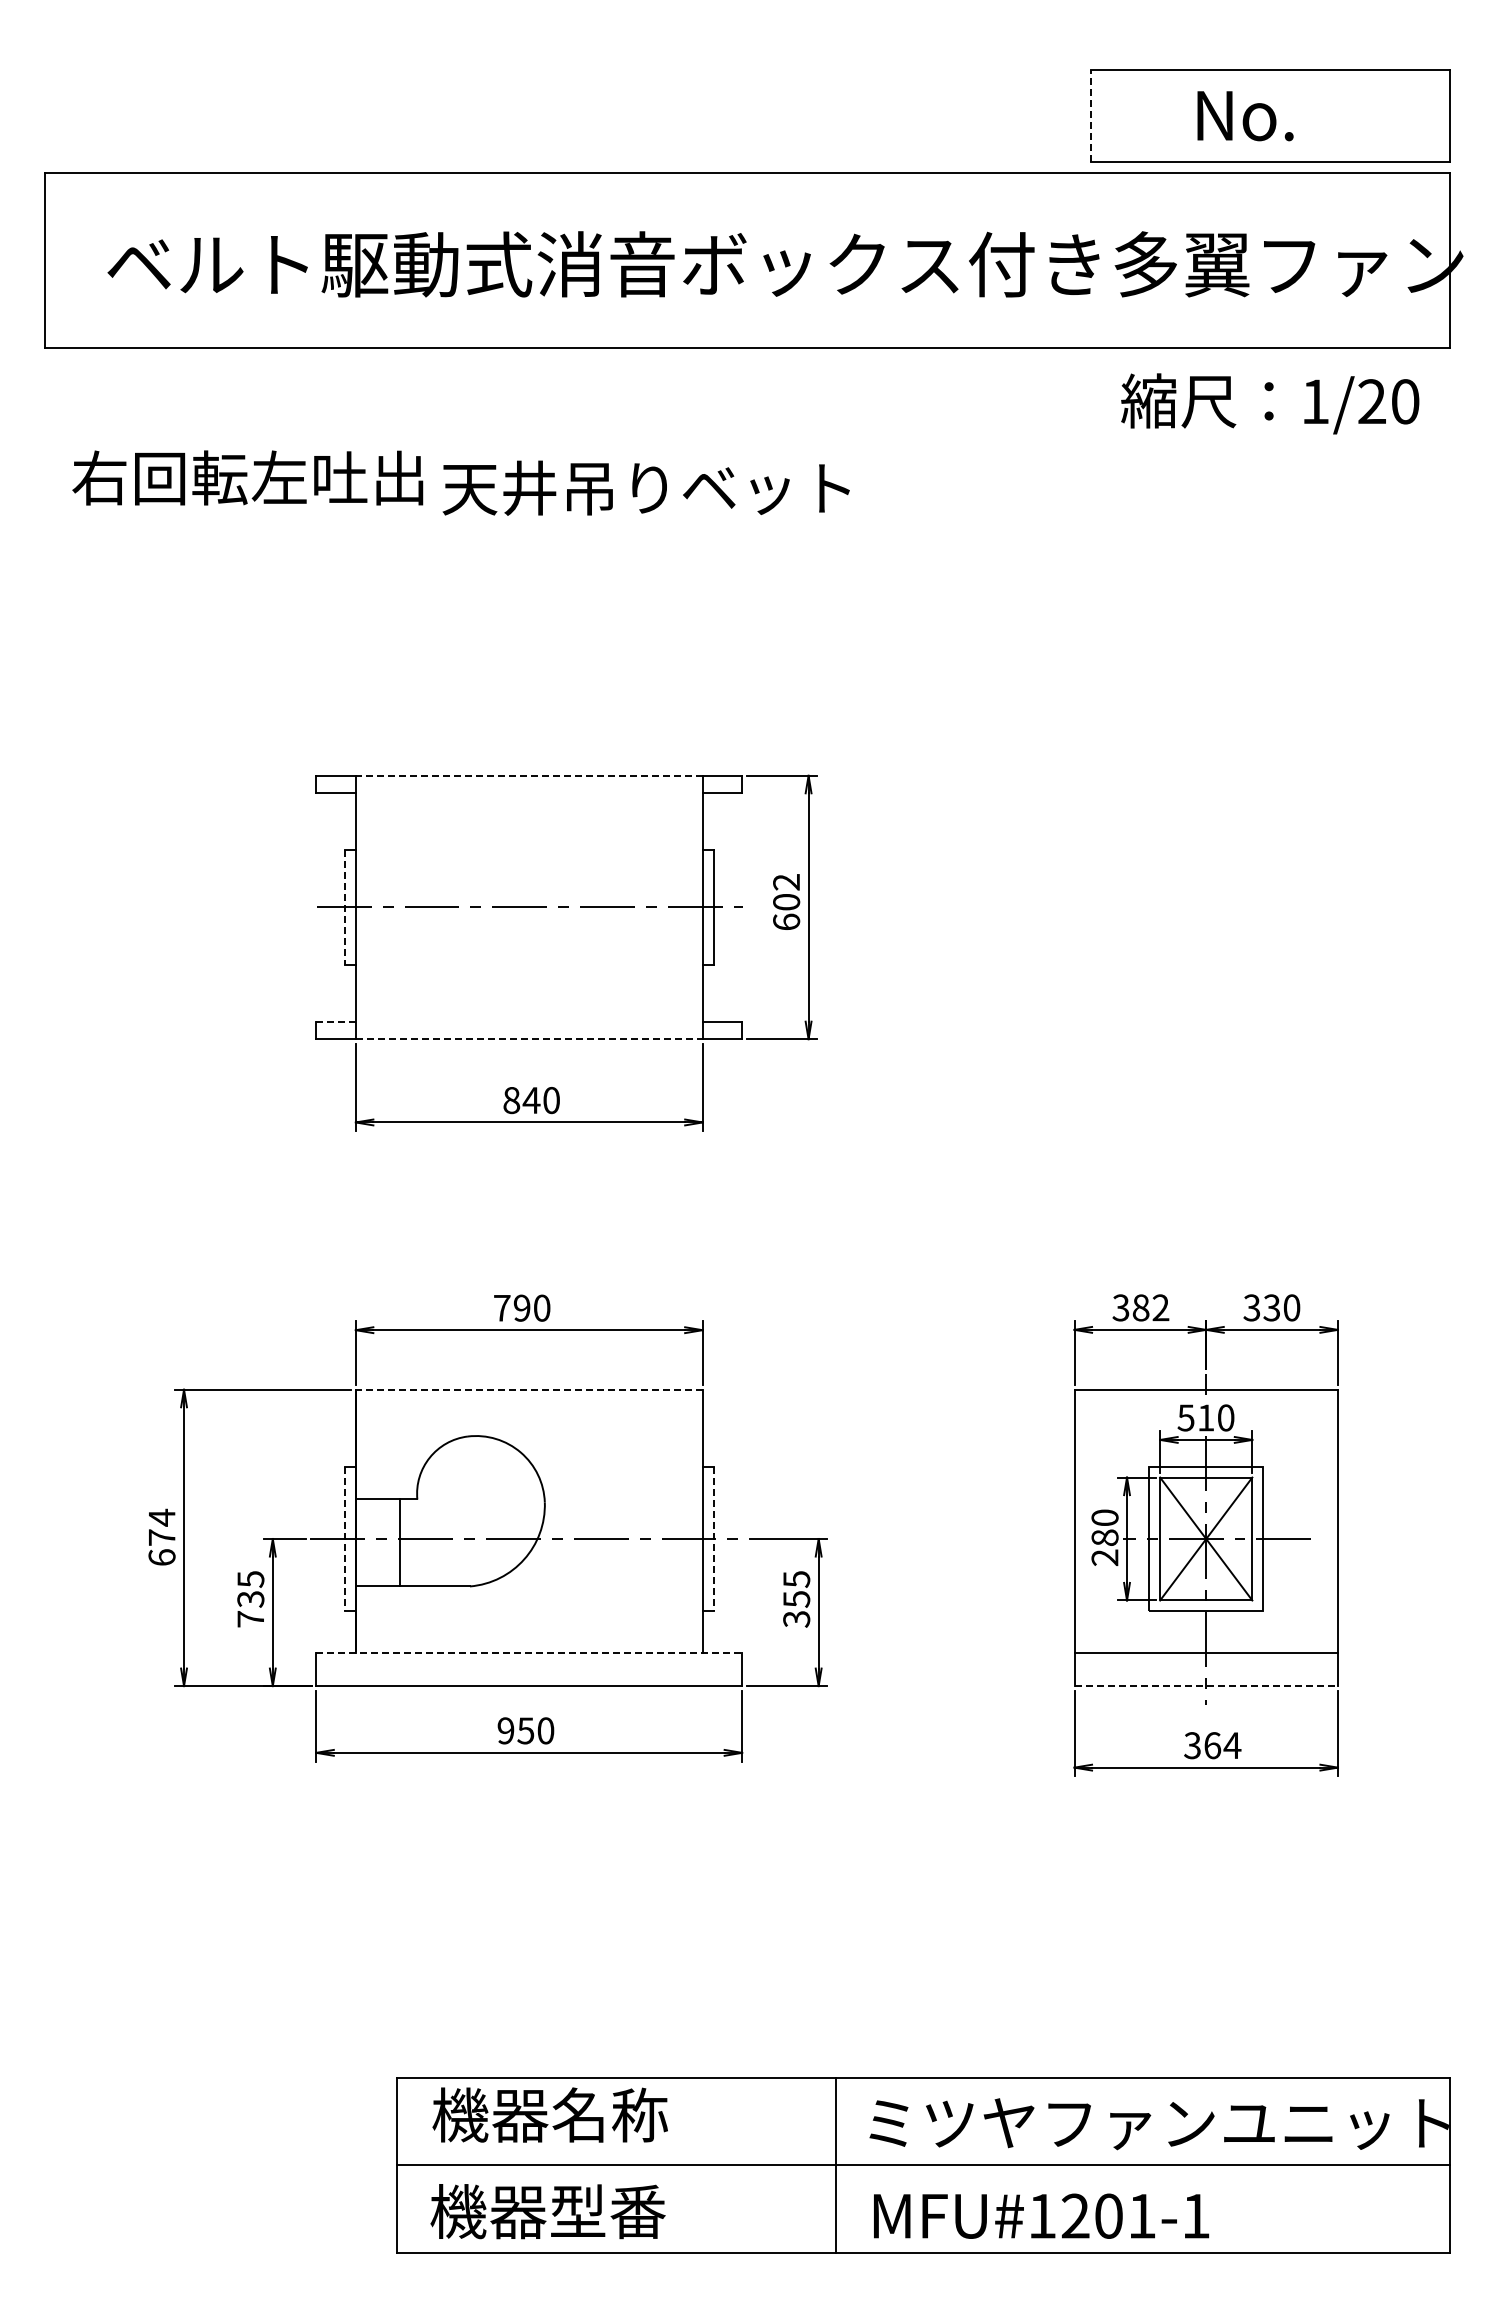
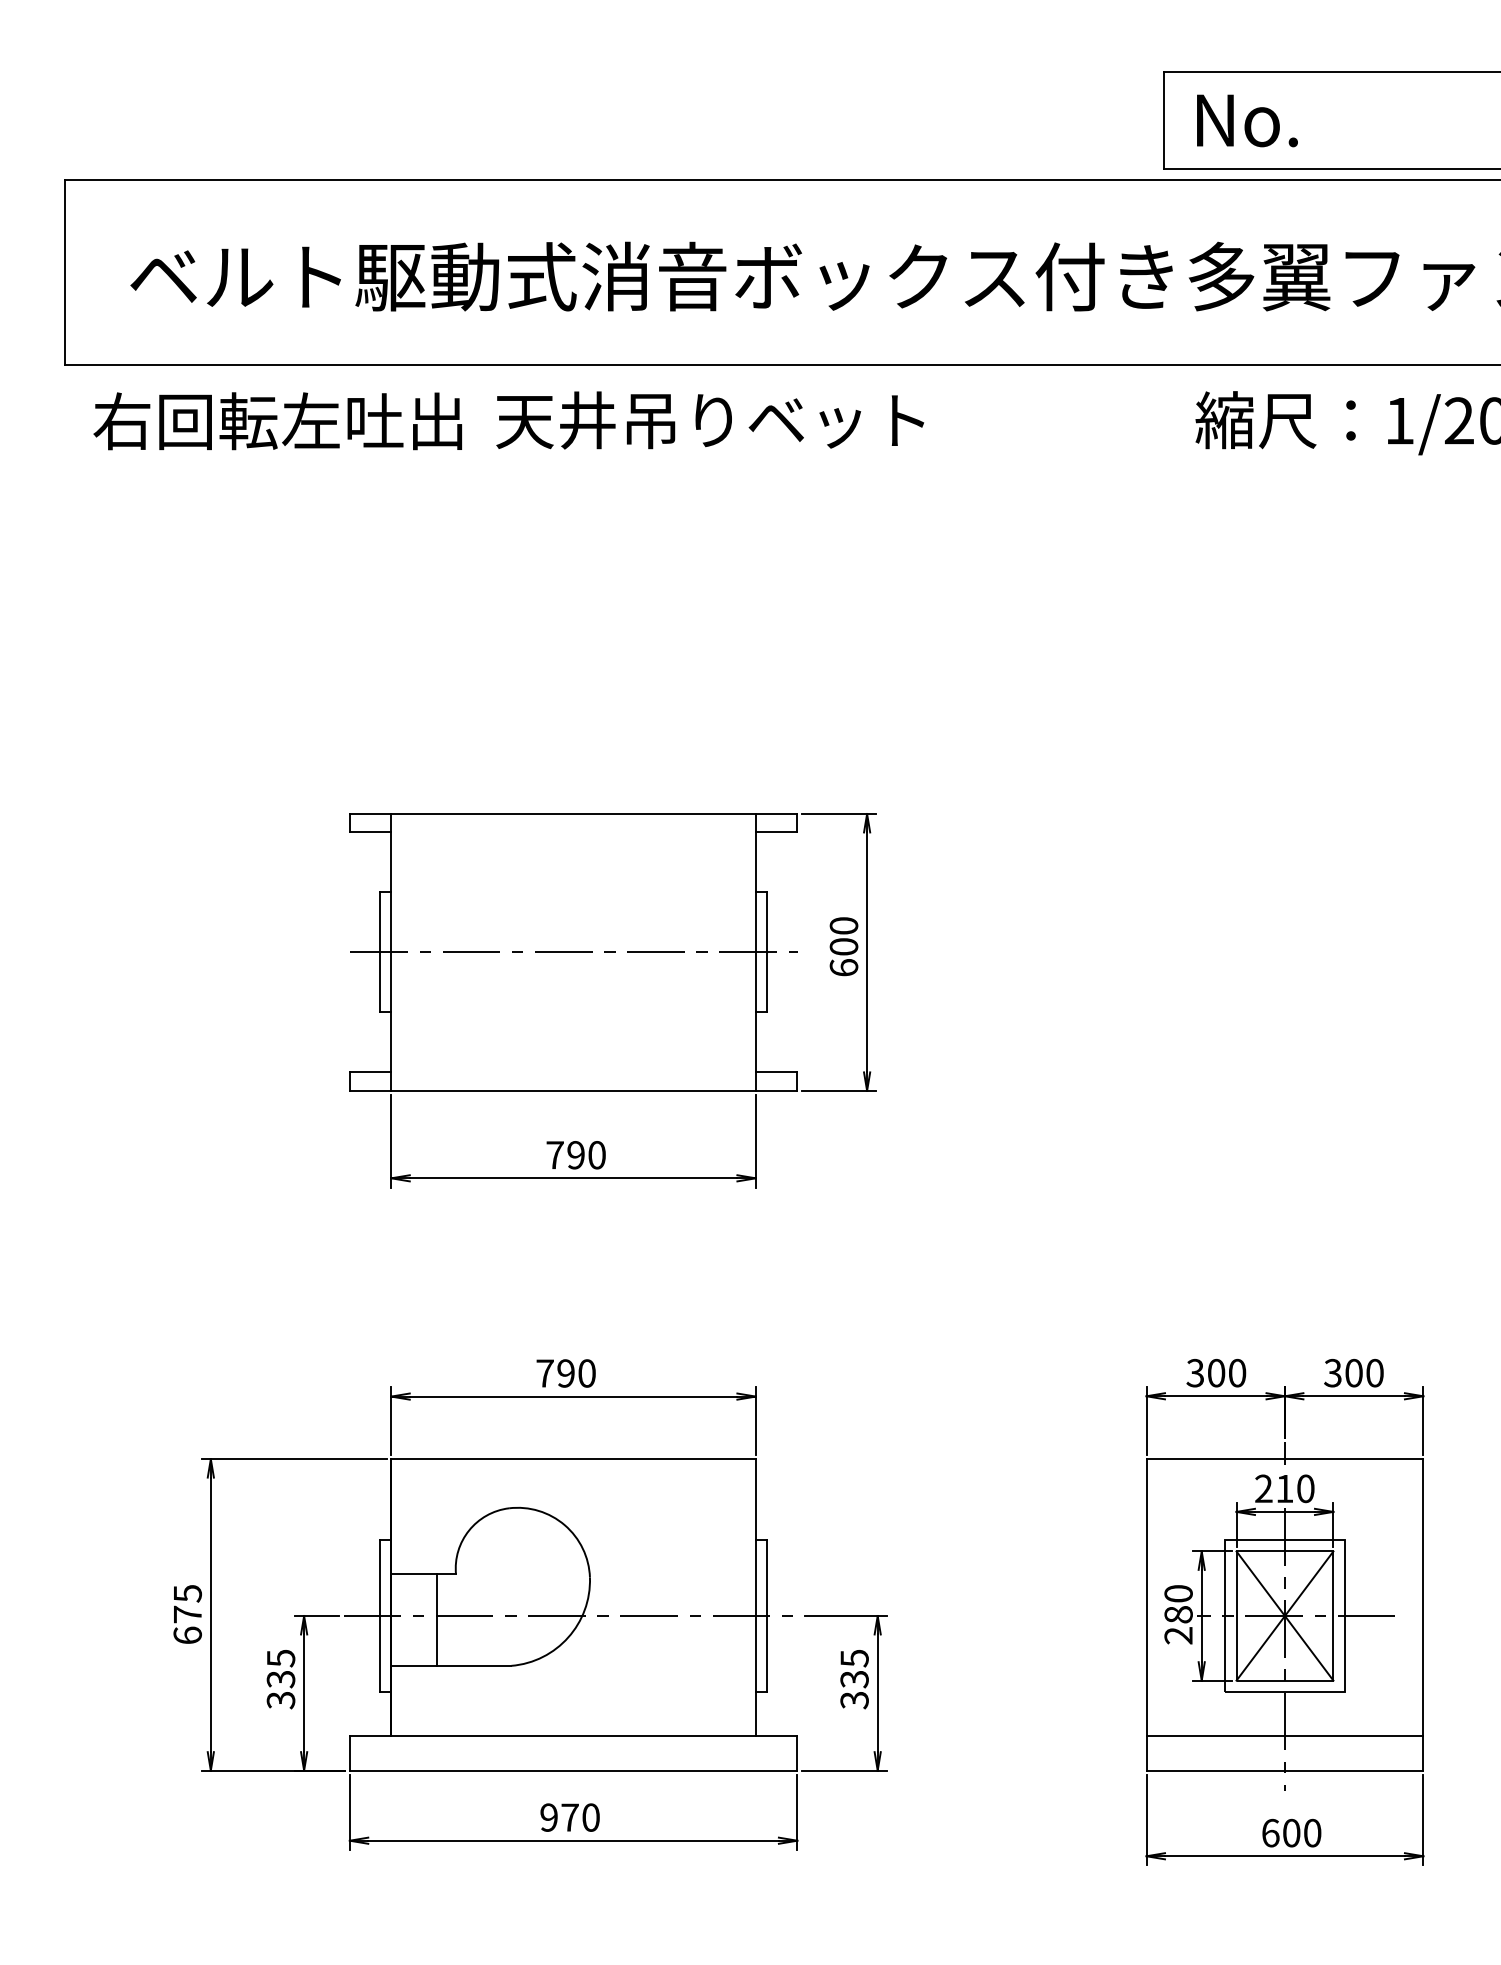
line: (1090, 115) -> (1163, 120), dashed -> solid
text: (1245, 116) -> (1247, 121), moved
text: (247, 477) -> (277, 420), moved
text: (645, 487) -> (709, 419), moved
line: (528, 775) -> (572, 813), dashed -> solid
text: (786, 882) -> (843, 926), 602 -> 600
line: (344, 907) -> (379, 952), dashed -> solid
line: (336, 1021) -> (371, 1072), dashed -> solid
line: (529, 1039) -> (573, 1091), dashed -> solid
text: (521, 1100) -> (565, 1155), 840 -> 790
text: (1150, 1307) -> (1226, 1372), 382 -> 300
text: (1271, 1307) -> (1353, 1372), 330 -> 300
line: (528, 1389) -> (572, 1458), dashed -> solid
text: (1185, 1417) -> (1263, 1488), 510 -> 210
text: (162, 1517) -> (188, 1593), 674 -> 675
line: (344, 1539) -> (379, 1616), dashed -> solid
line: (713, 1539) -> (767, 1616), dashed -> solid
text: (796, 1599) -> (854, 1679), 355 -> 335
text: (250, 1619) -> (280, 1700), 735 -> 335
line: (529, 1653) -> (573, 1736), dashed -> solid
line: (1206, 1686) -> (1285, 1770), dashed -> solid
text: (525, 1730) -> (569, 1817), 950 -> 970
text: (1212, 1745) -> (1291, 1832), 364 -> 600

